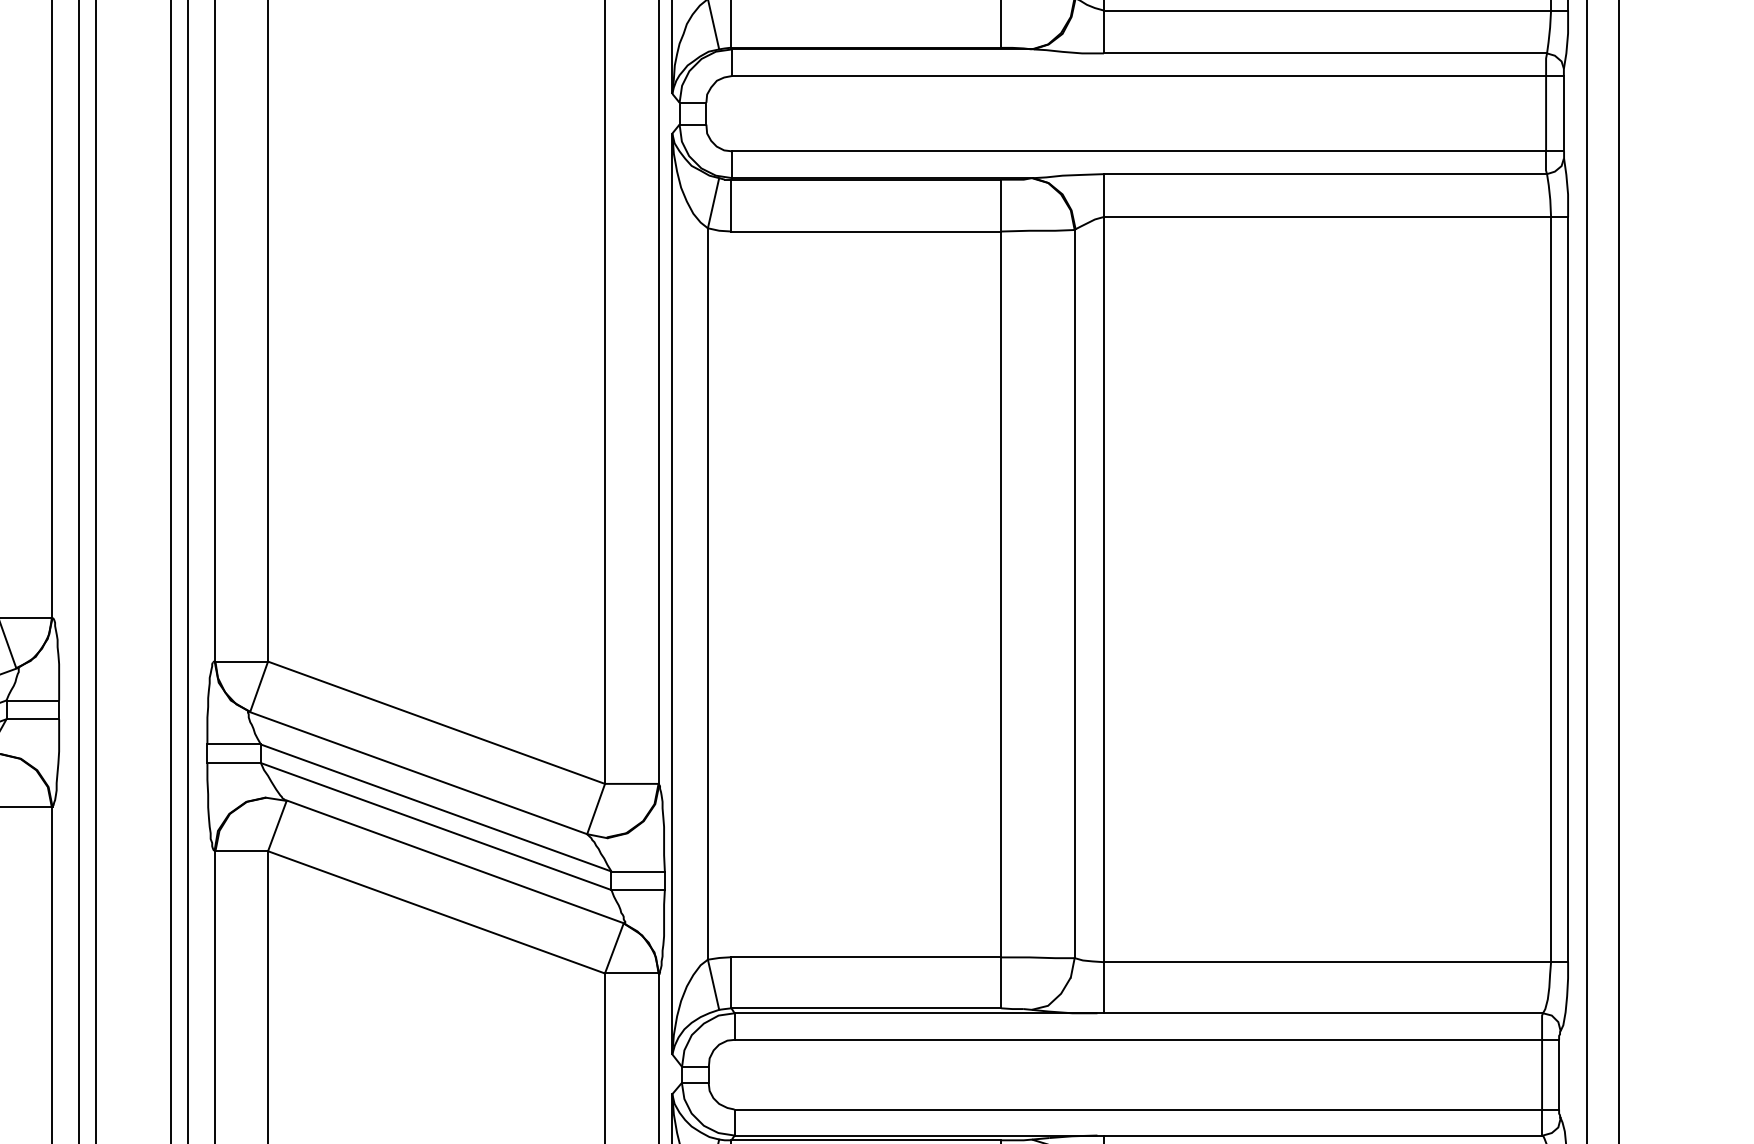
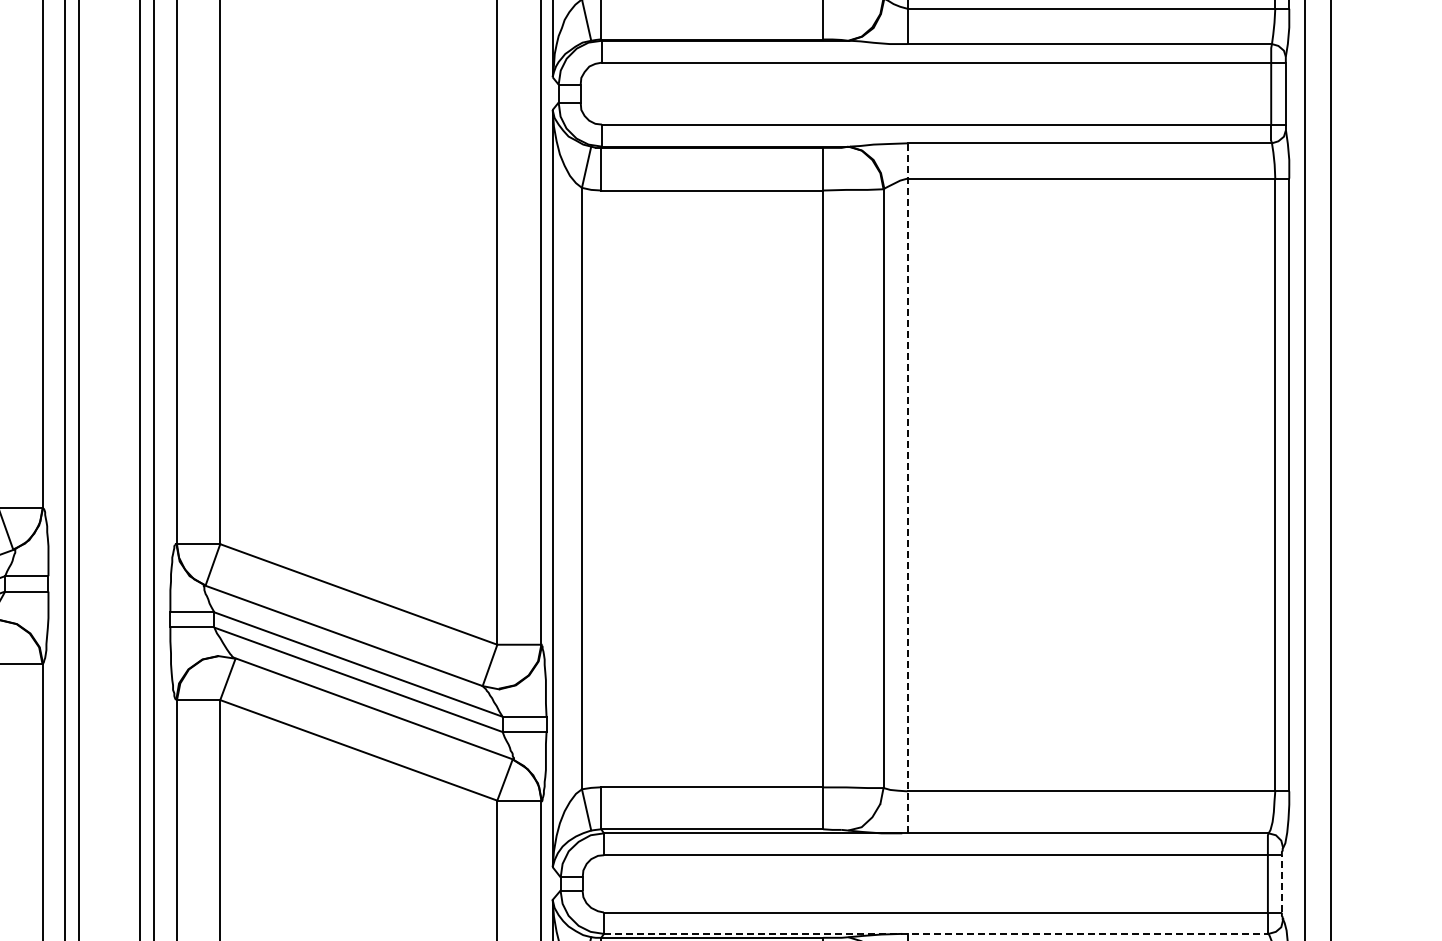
line: (1103, 592) -> (907, 487), solid -> dashed
line: (1558, 1074) -> (1281, 883), solid -> dashed
line: (1139, 1135) -> (936, 933), solid -> dashed

